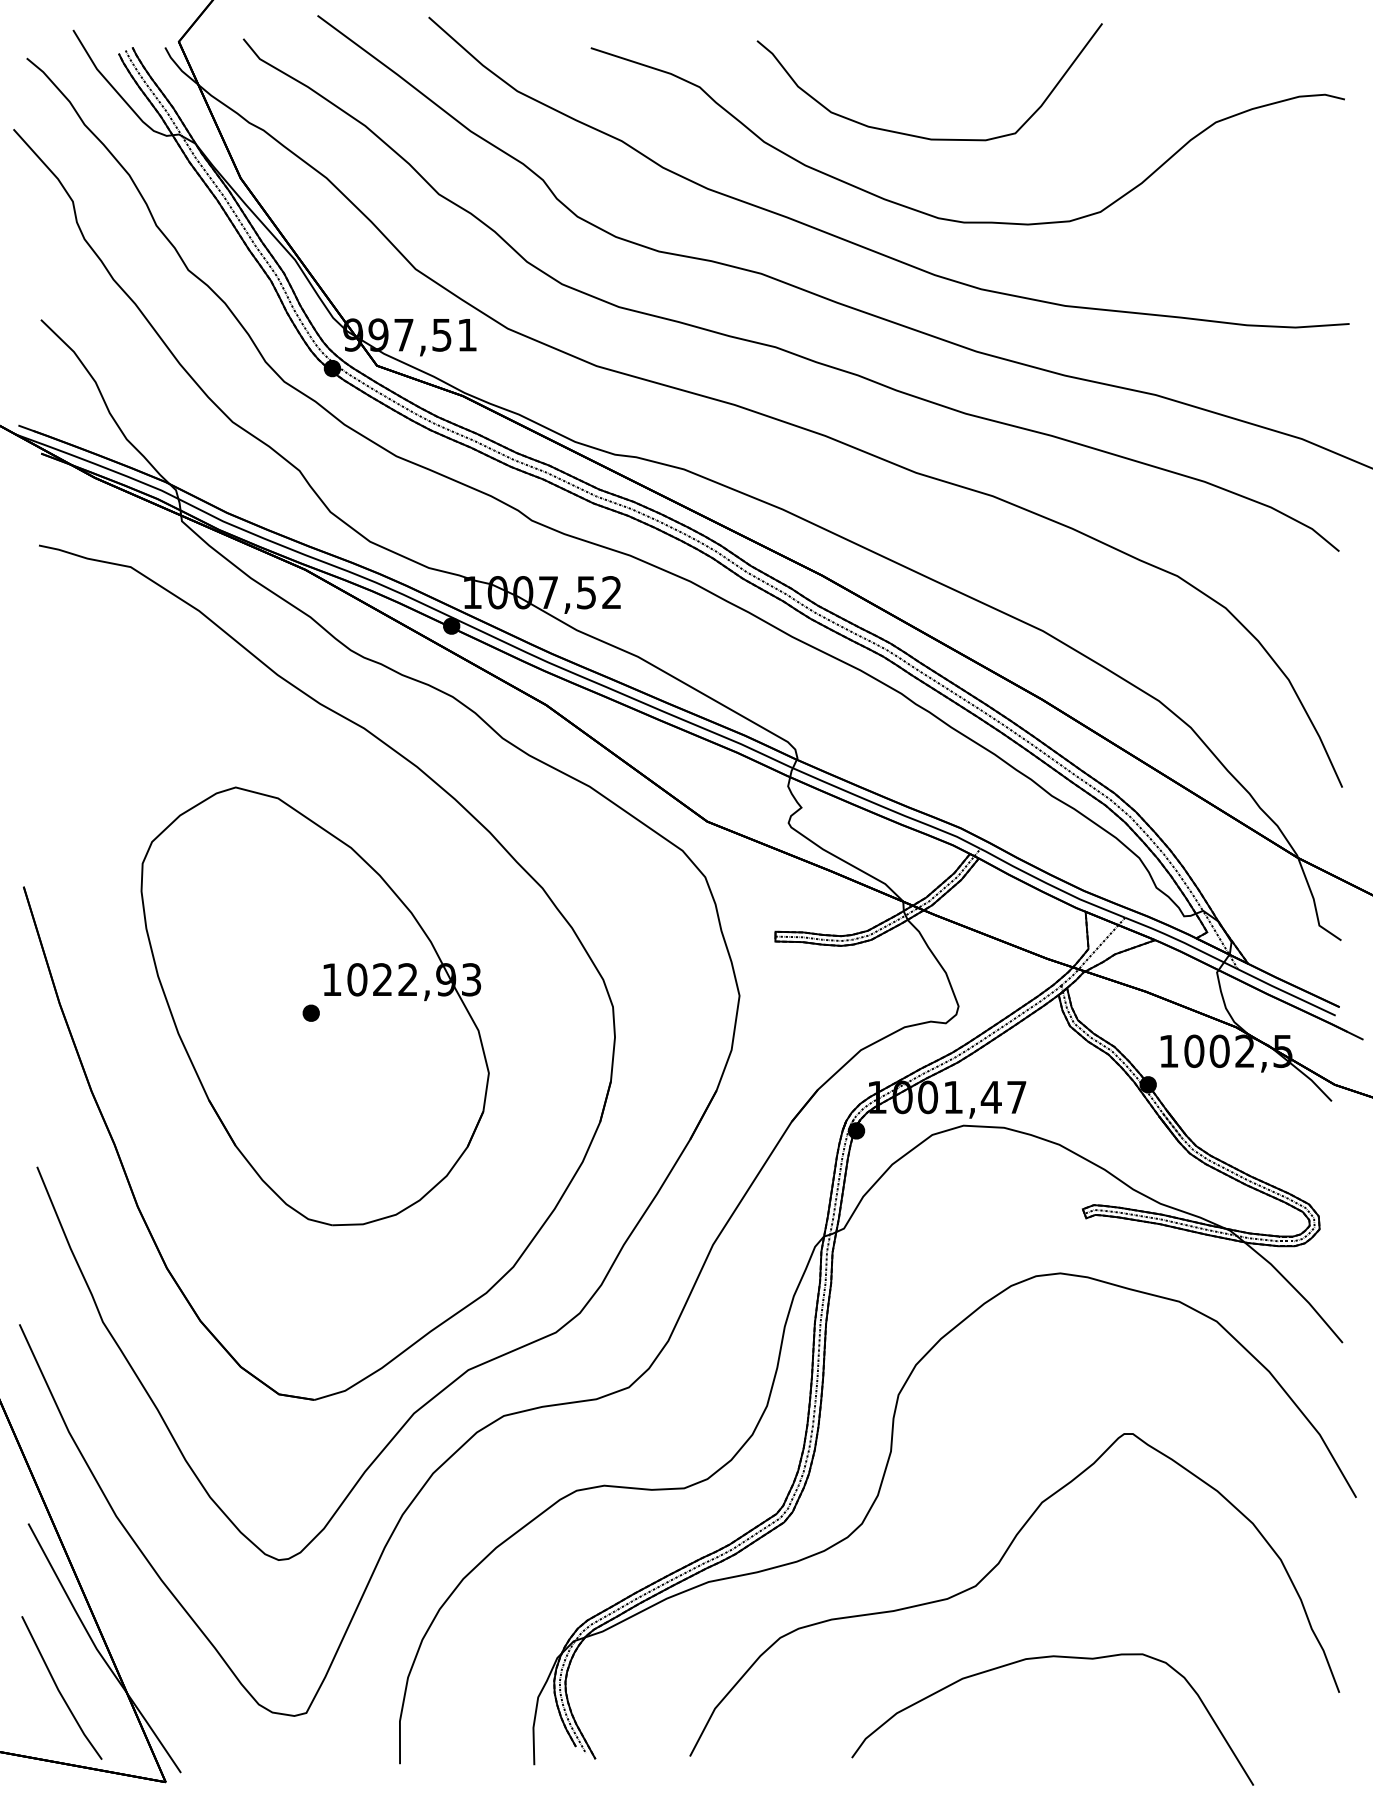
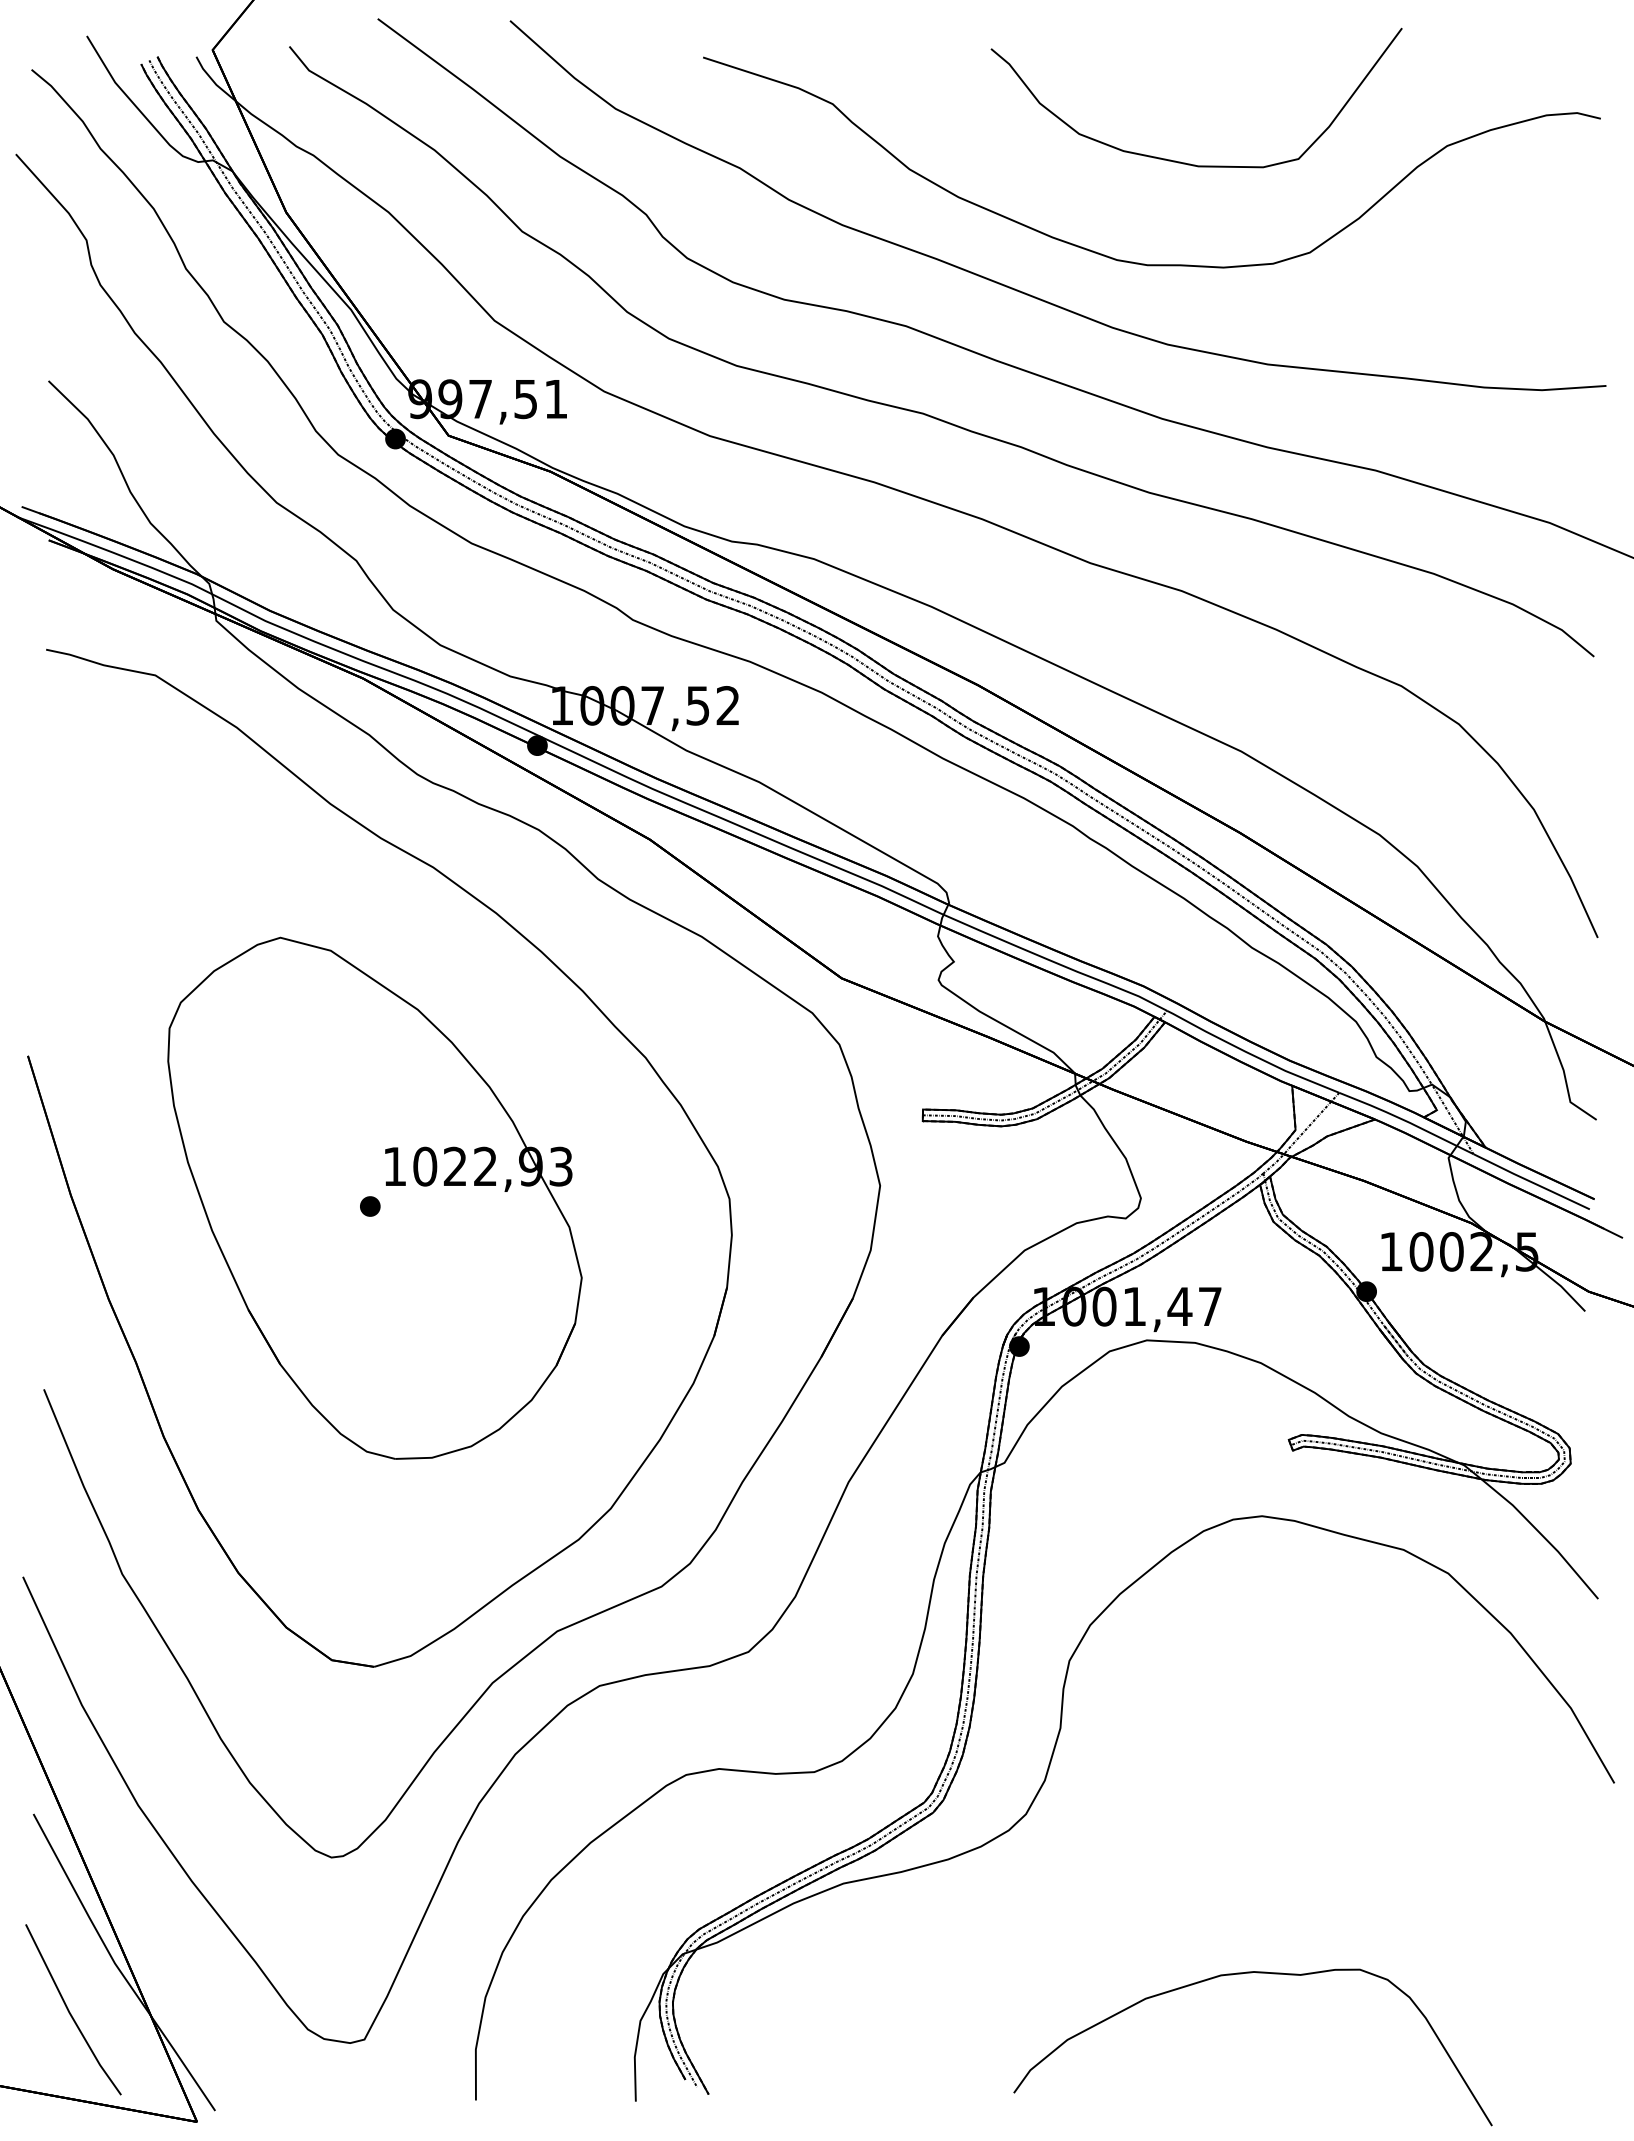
part: (920, 136) -> (1185, 162), moved
part: (991, 1571) -> (1180, 1870), removed

